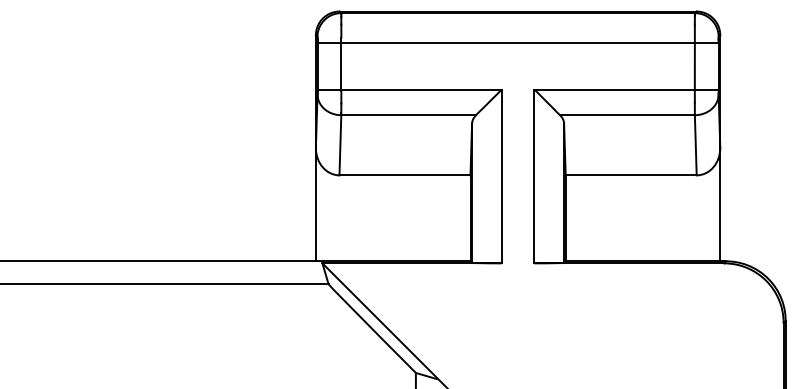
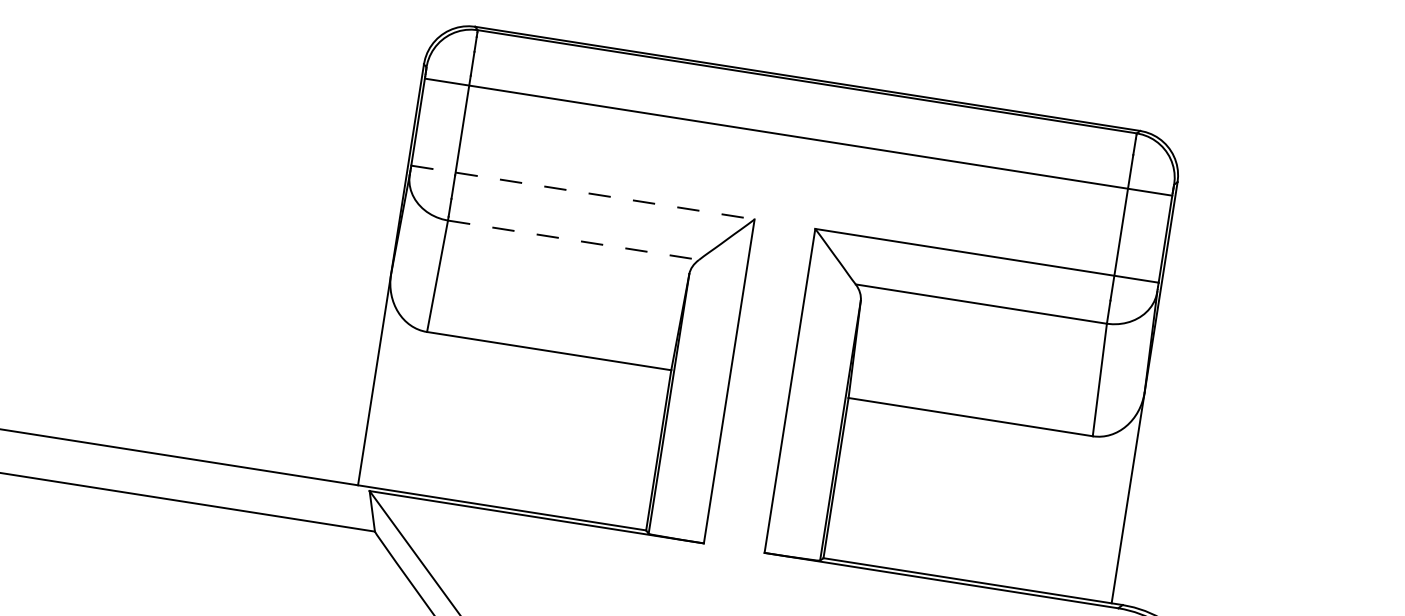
line: (410, 89) -> (584, 192), solid -> dashed
line: (409, 115) -> (575, 240), solid -> dashed

